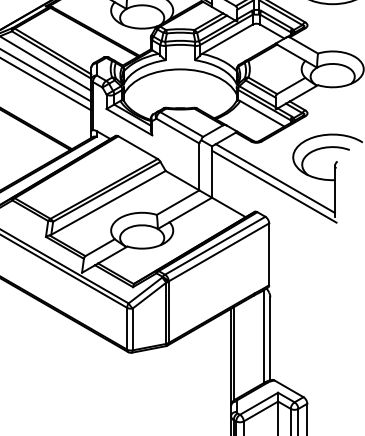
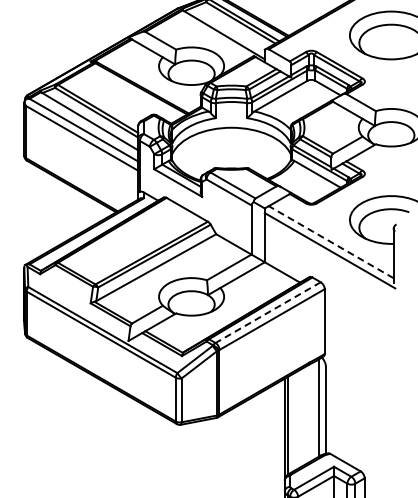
line: (274, 177) -> (330, 241), solid -> dashed
line: (215, 245) -> (268, 312), solid -> dashed

